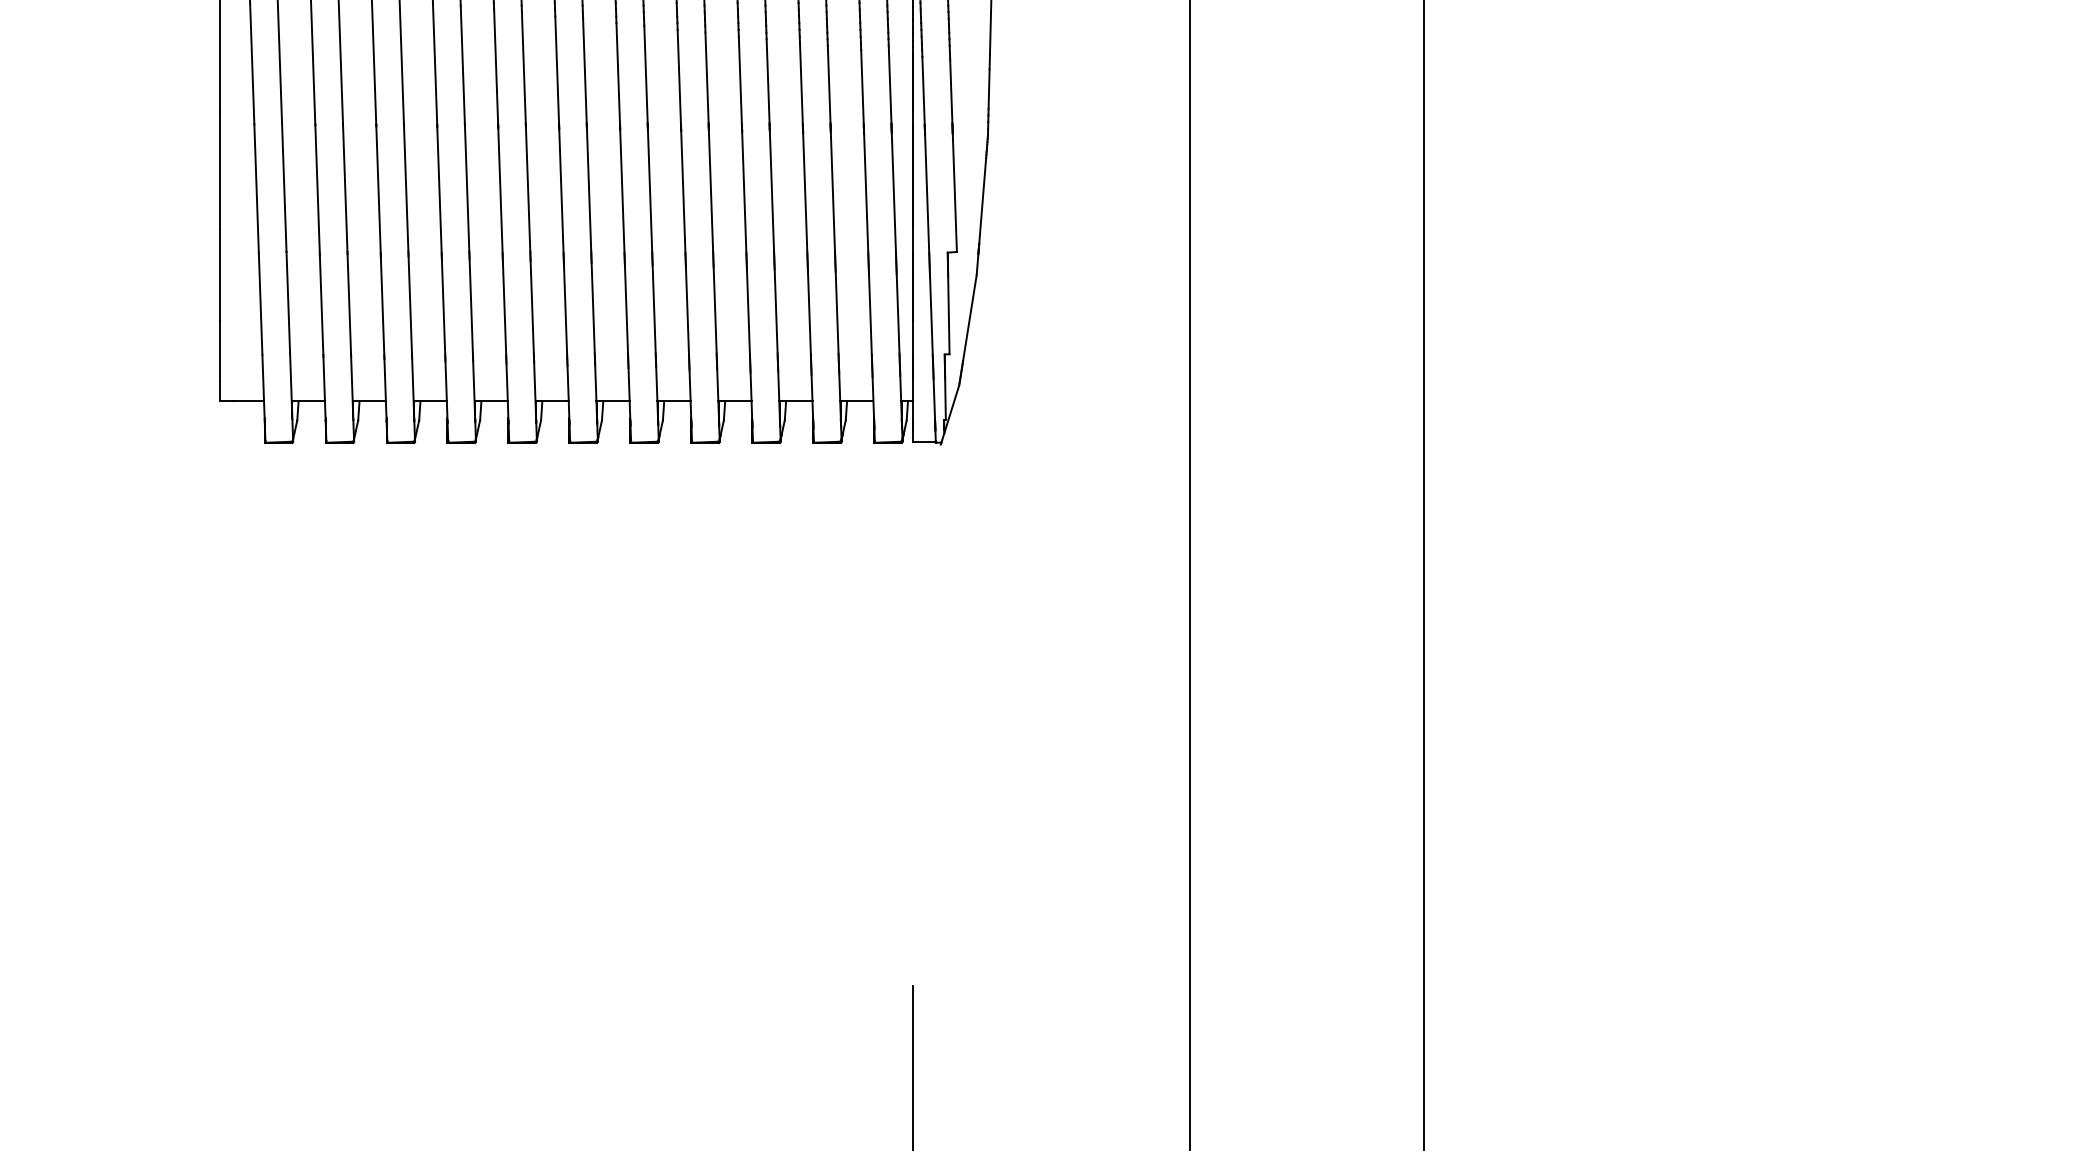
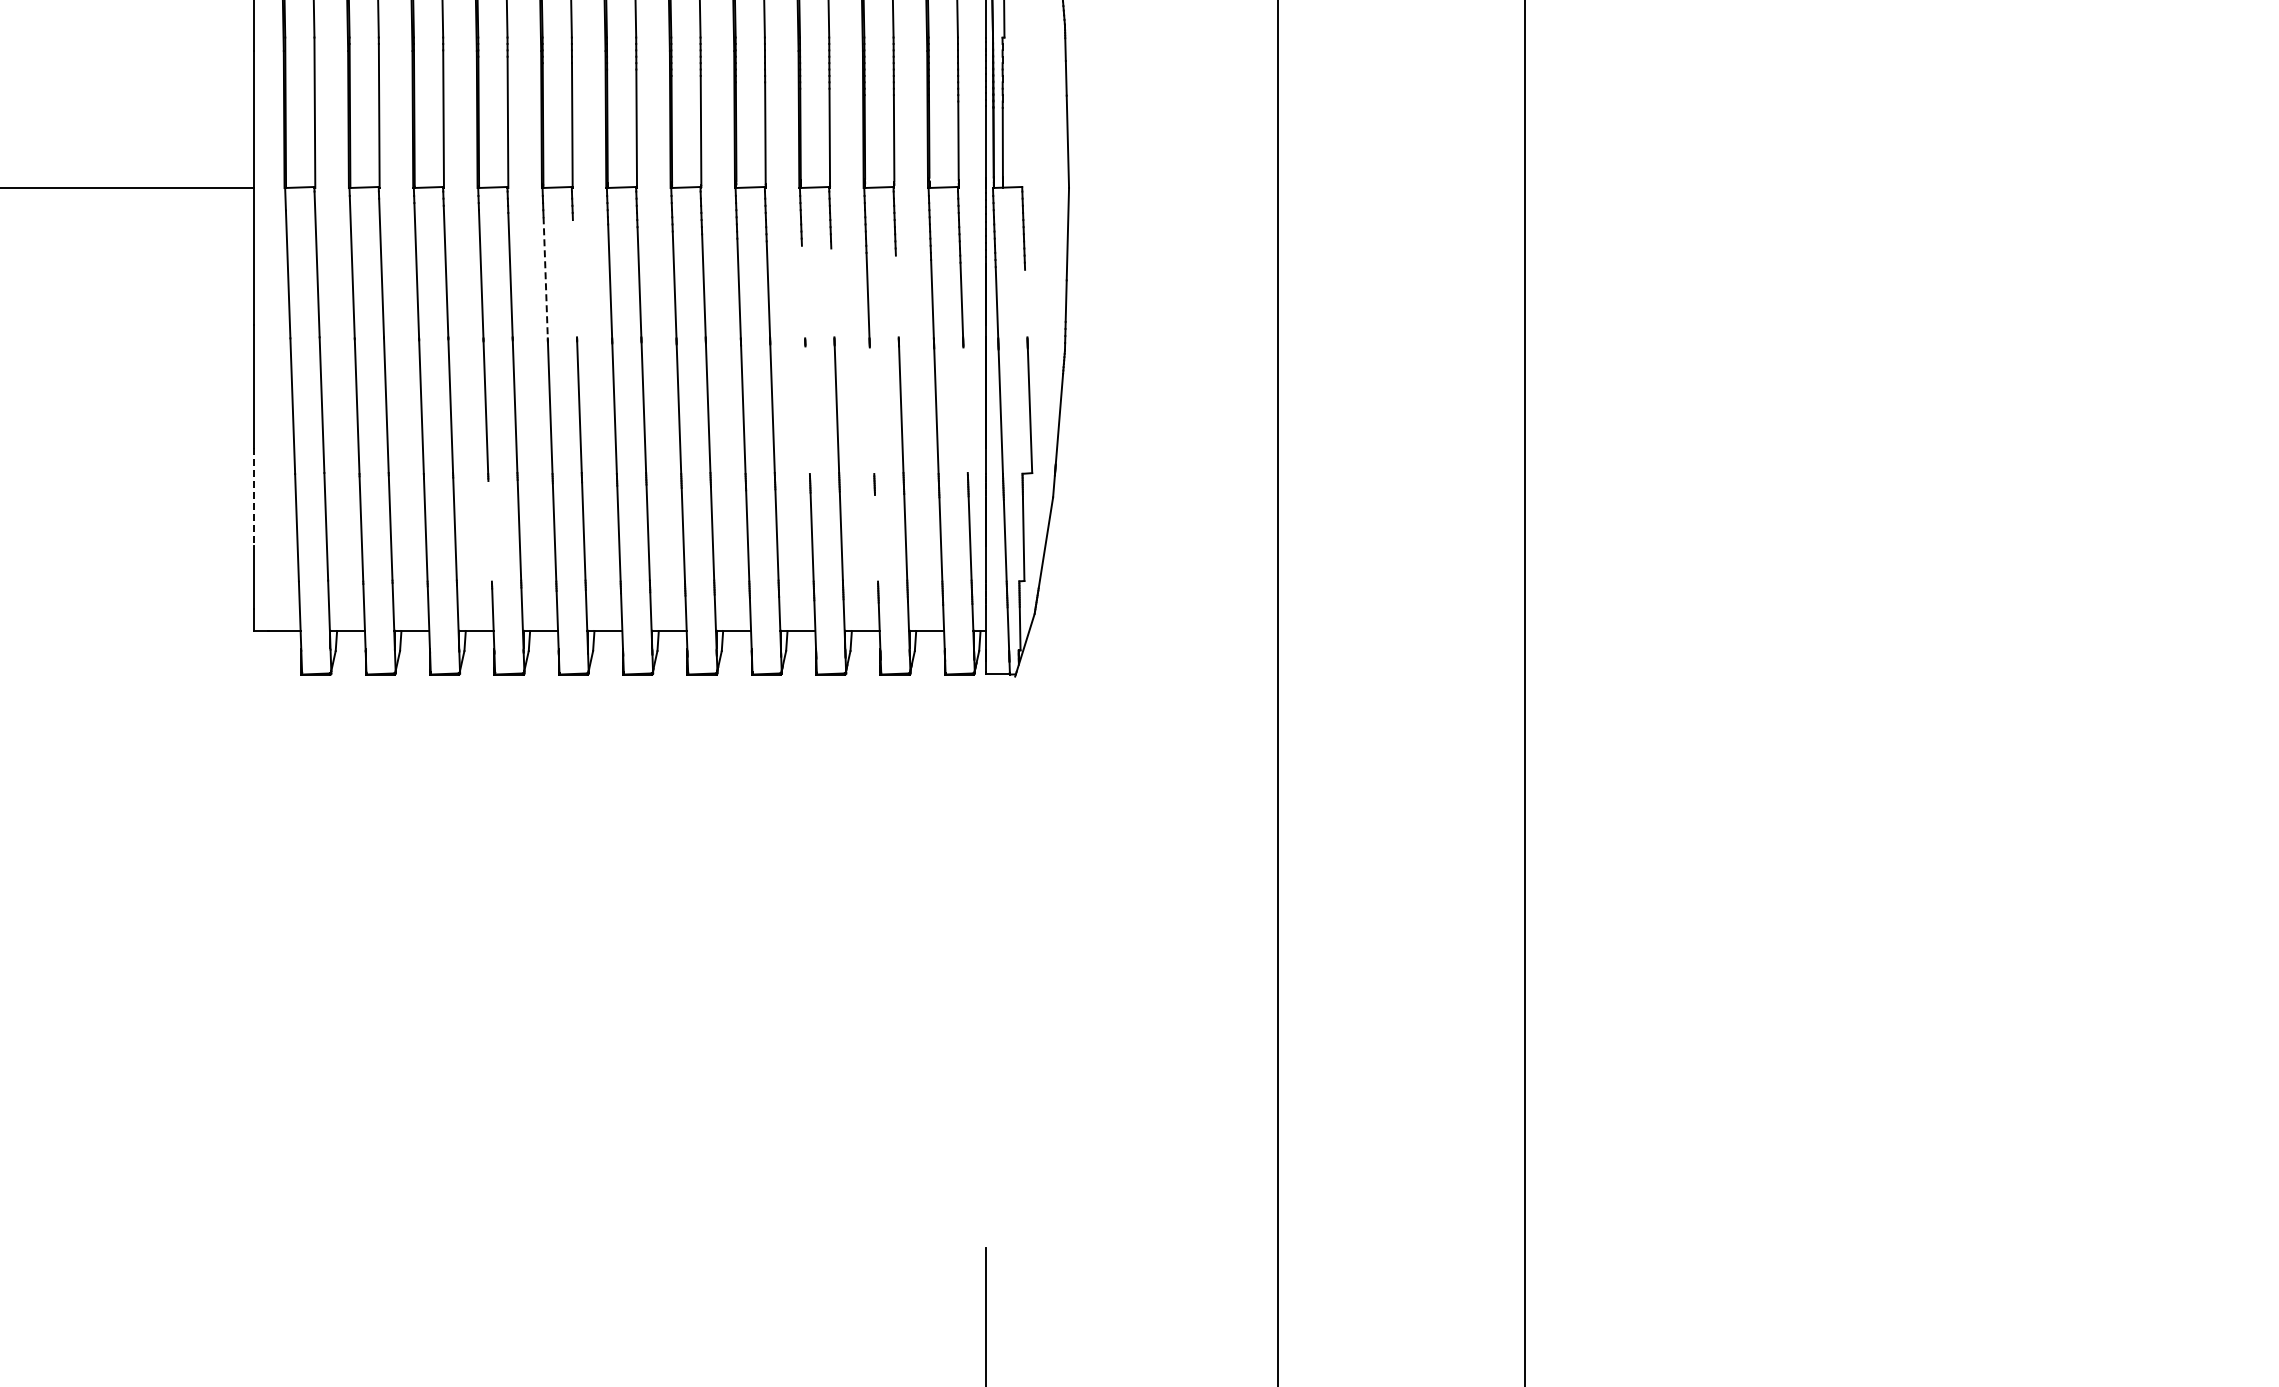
line: (495, 66) -> (545, 277), solid -> dashed
line: (523, 67) -> (574, 278), removed
line: (740, 79) -> (803, 291), removed
line: (767, 80) -> (832, 292), removed
line: (828, 84) -> (896, 296), removed
line: (951, 91) -> (1026, 303), removed
line: (744, 192) -> (807, 410), removed
line: (804, 192) -> (871, 410), removed
line: (893, 192) -> (965, 410), removed
line: (220, 275) -> (254, 497), solid -> dashed
line: (442, 307) -> (489, 531), removed
line: (809, 312) -> (876, 537), removed

